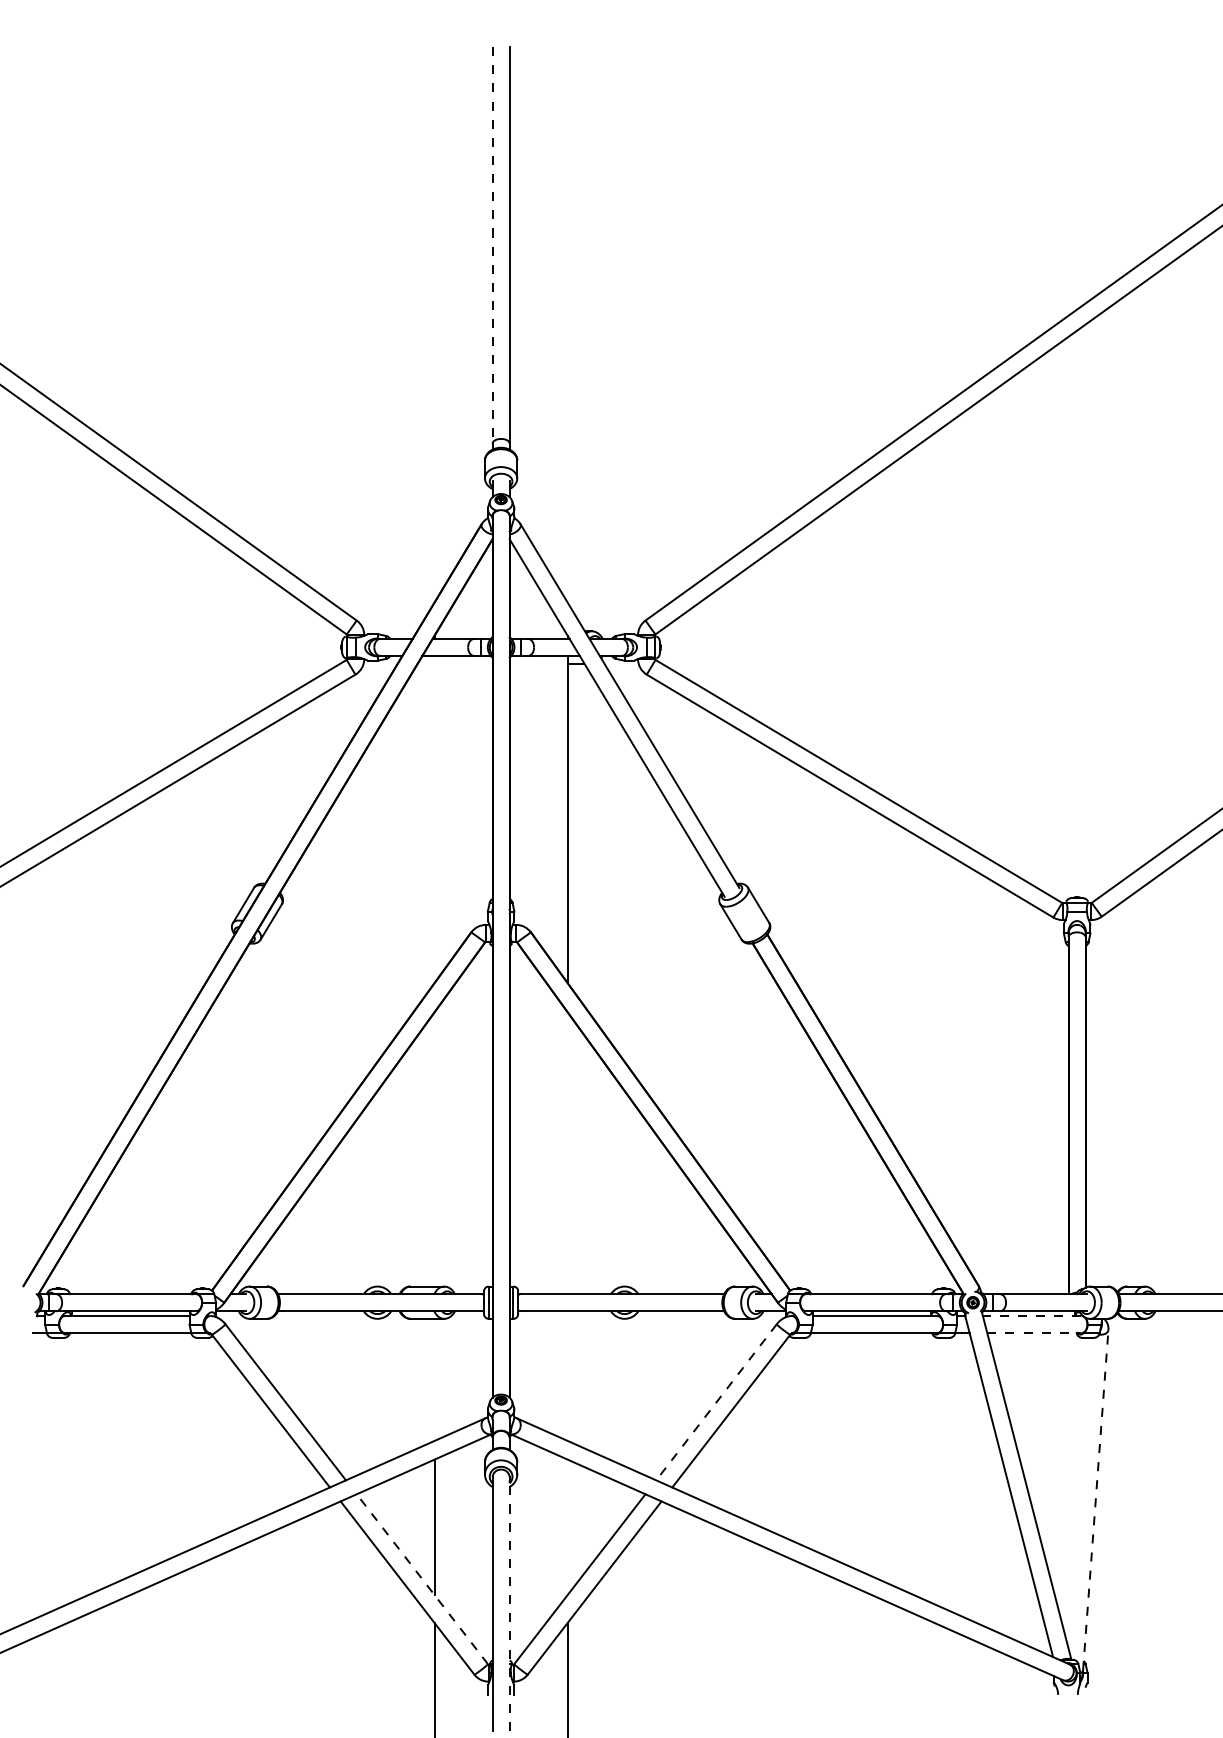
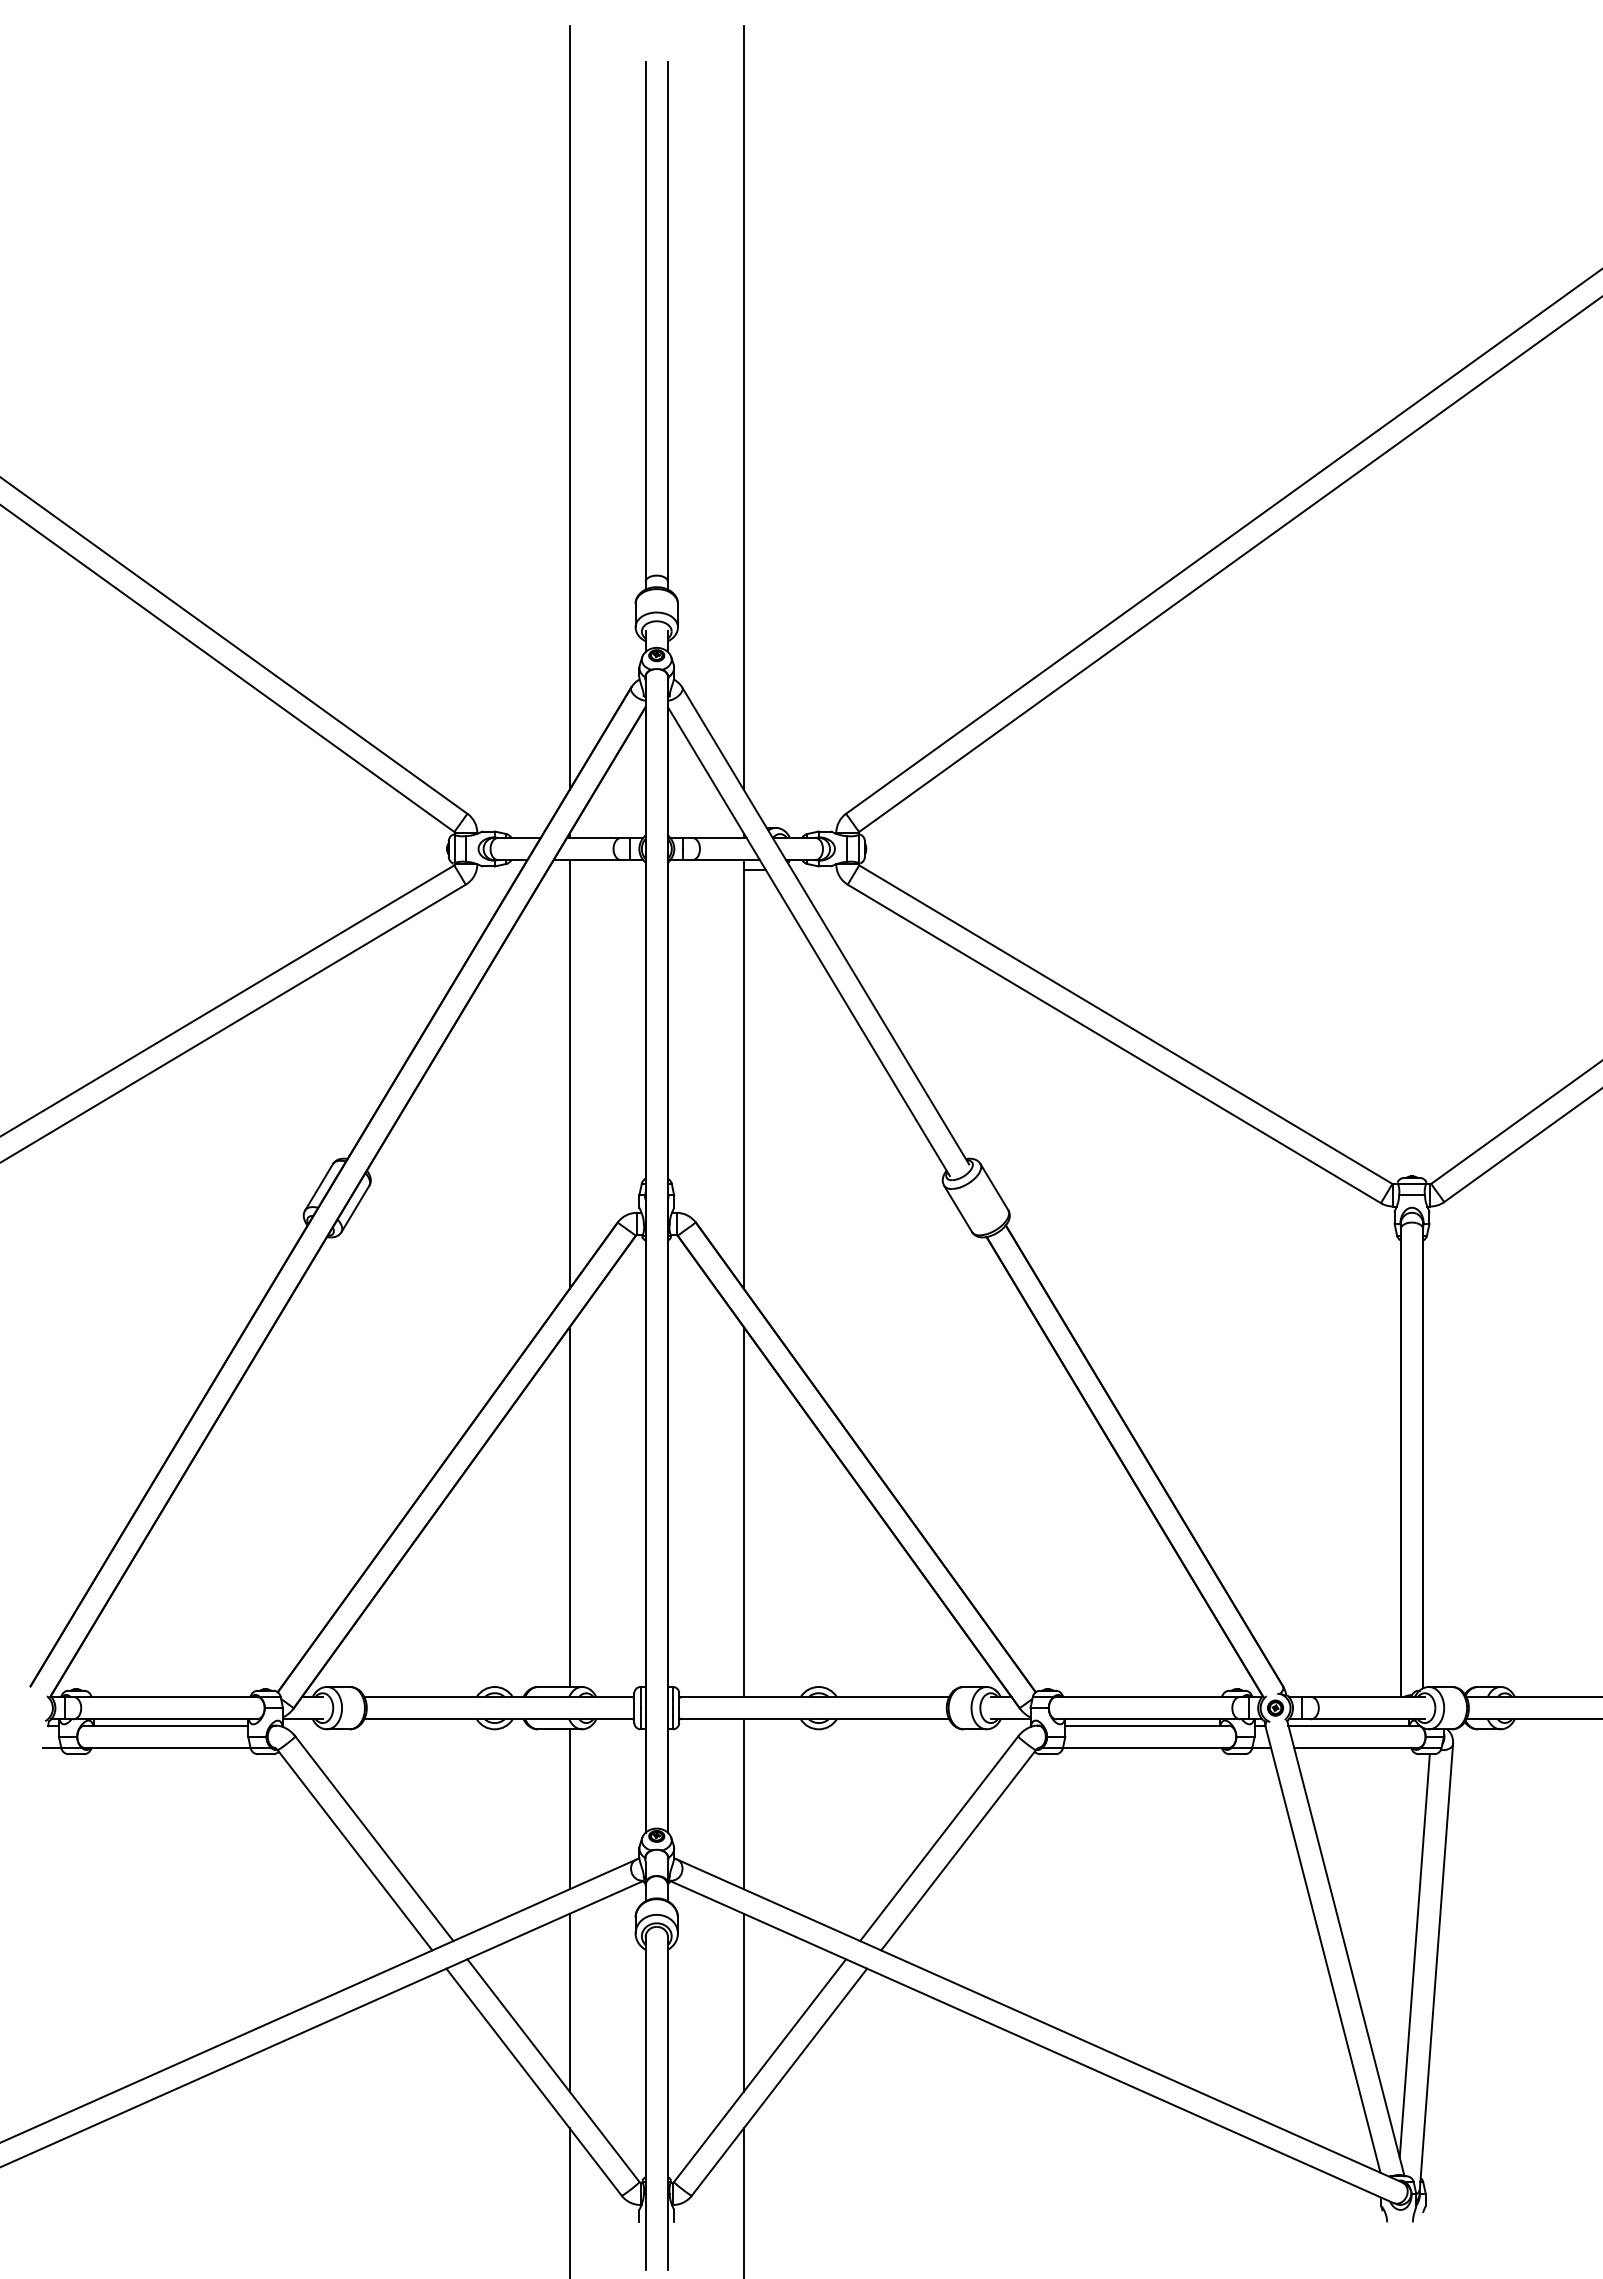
line: (492, 245) -> (645, 321), dashed -> solid
line: (434, 310) -> (569, 407), added
line: (567, 310) -> (743, 407), added
line: (434, 819) -> (569, 1074), added
line: (434, 1148) -> (569, 1506), added
line: (567, 1152) -> (743, 1511), added
line: (1032, 1315) -> (1353, 1725), dashed -> solid
line: (1034, 1332) -> (1355, 1747), dashed -> solid
line: (567, 1376) -> (743, 1804), added
line: (434, 1380) -> (569, 1809), added
line: (715, 1402) -> (938, 1839), dashed -> solid
line: (1079, 1491) -> (1414, 1955), added
line: (1095, 1499) -> (1436, 1966), dashed -> solid
line: (567, 1527) -> (743, 2002), added
line: (422, 1579) -> (553, 2070), dashed -> solid
line: (510, 1606) -> (668, 2106), dashed -> solid

